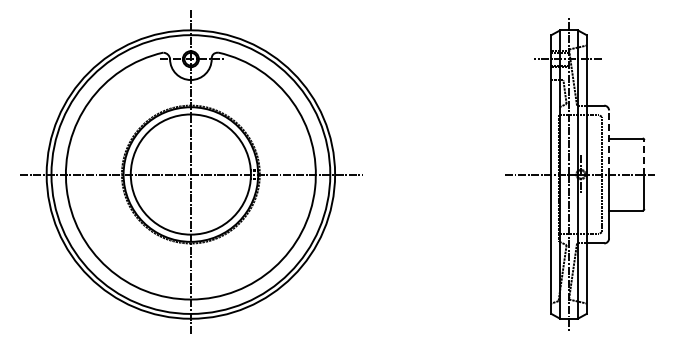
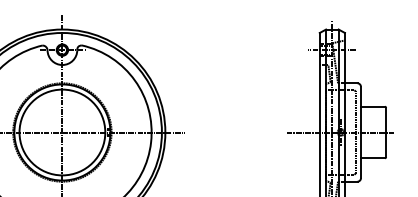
line: (609, 142) -> (361, 109), dashed -> solid
line: (644, 156) -> (386, 119), dashed -> solid

